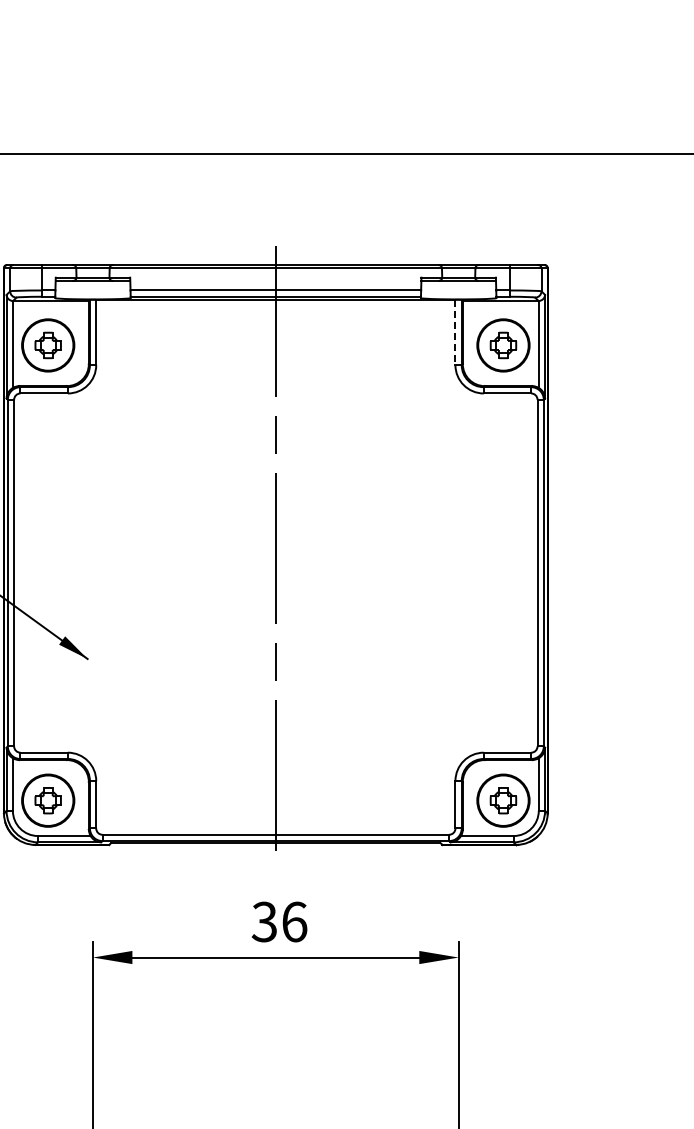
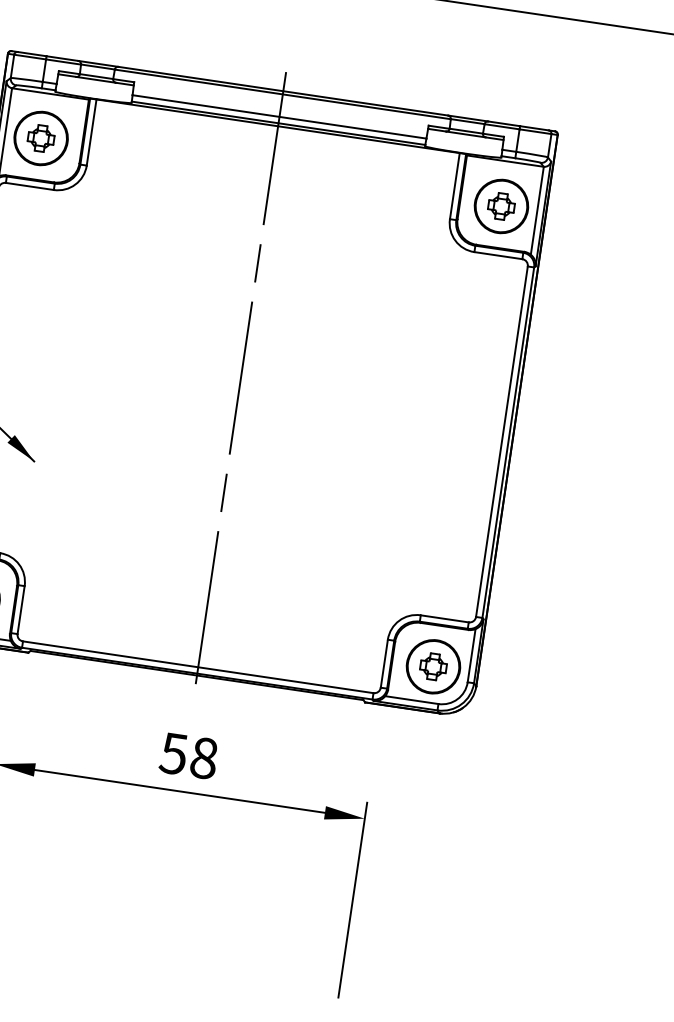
line: (455, 332) -> (454, 186), dashed -> solid
text: (279, 921) -> (189, 755), 36 -> 58

